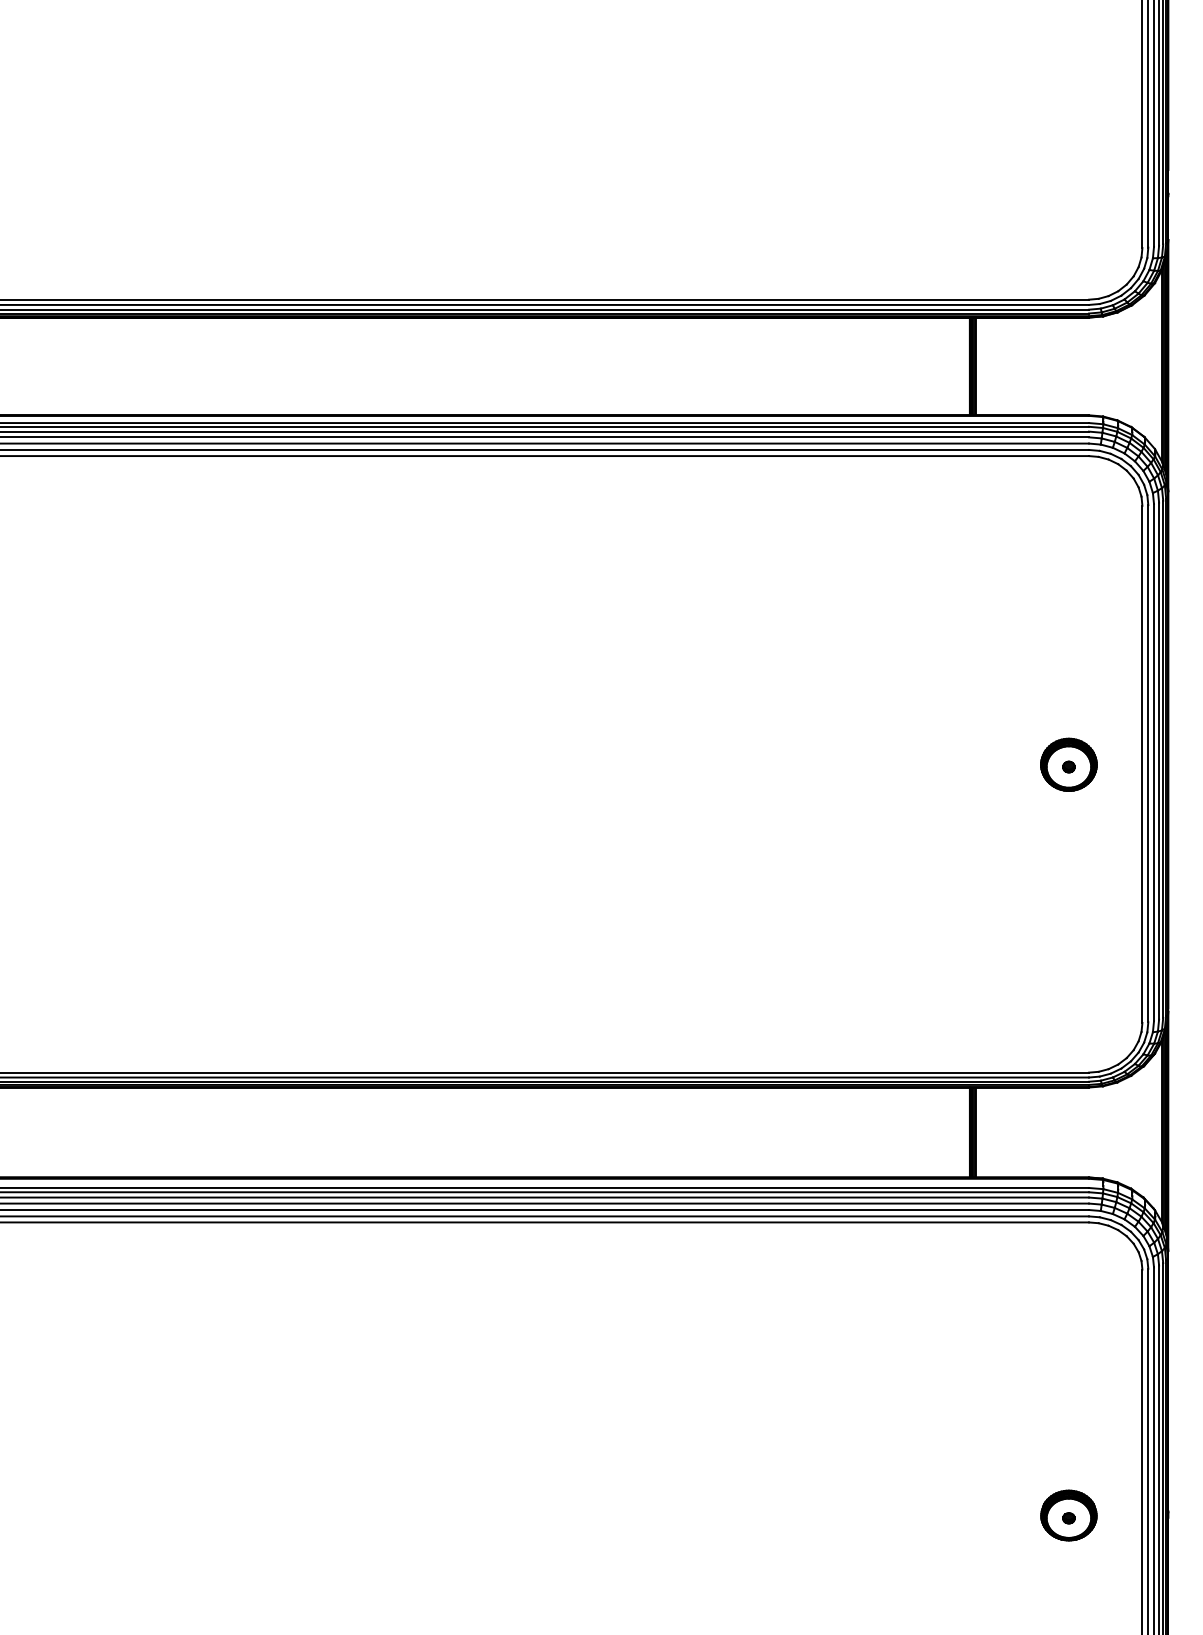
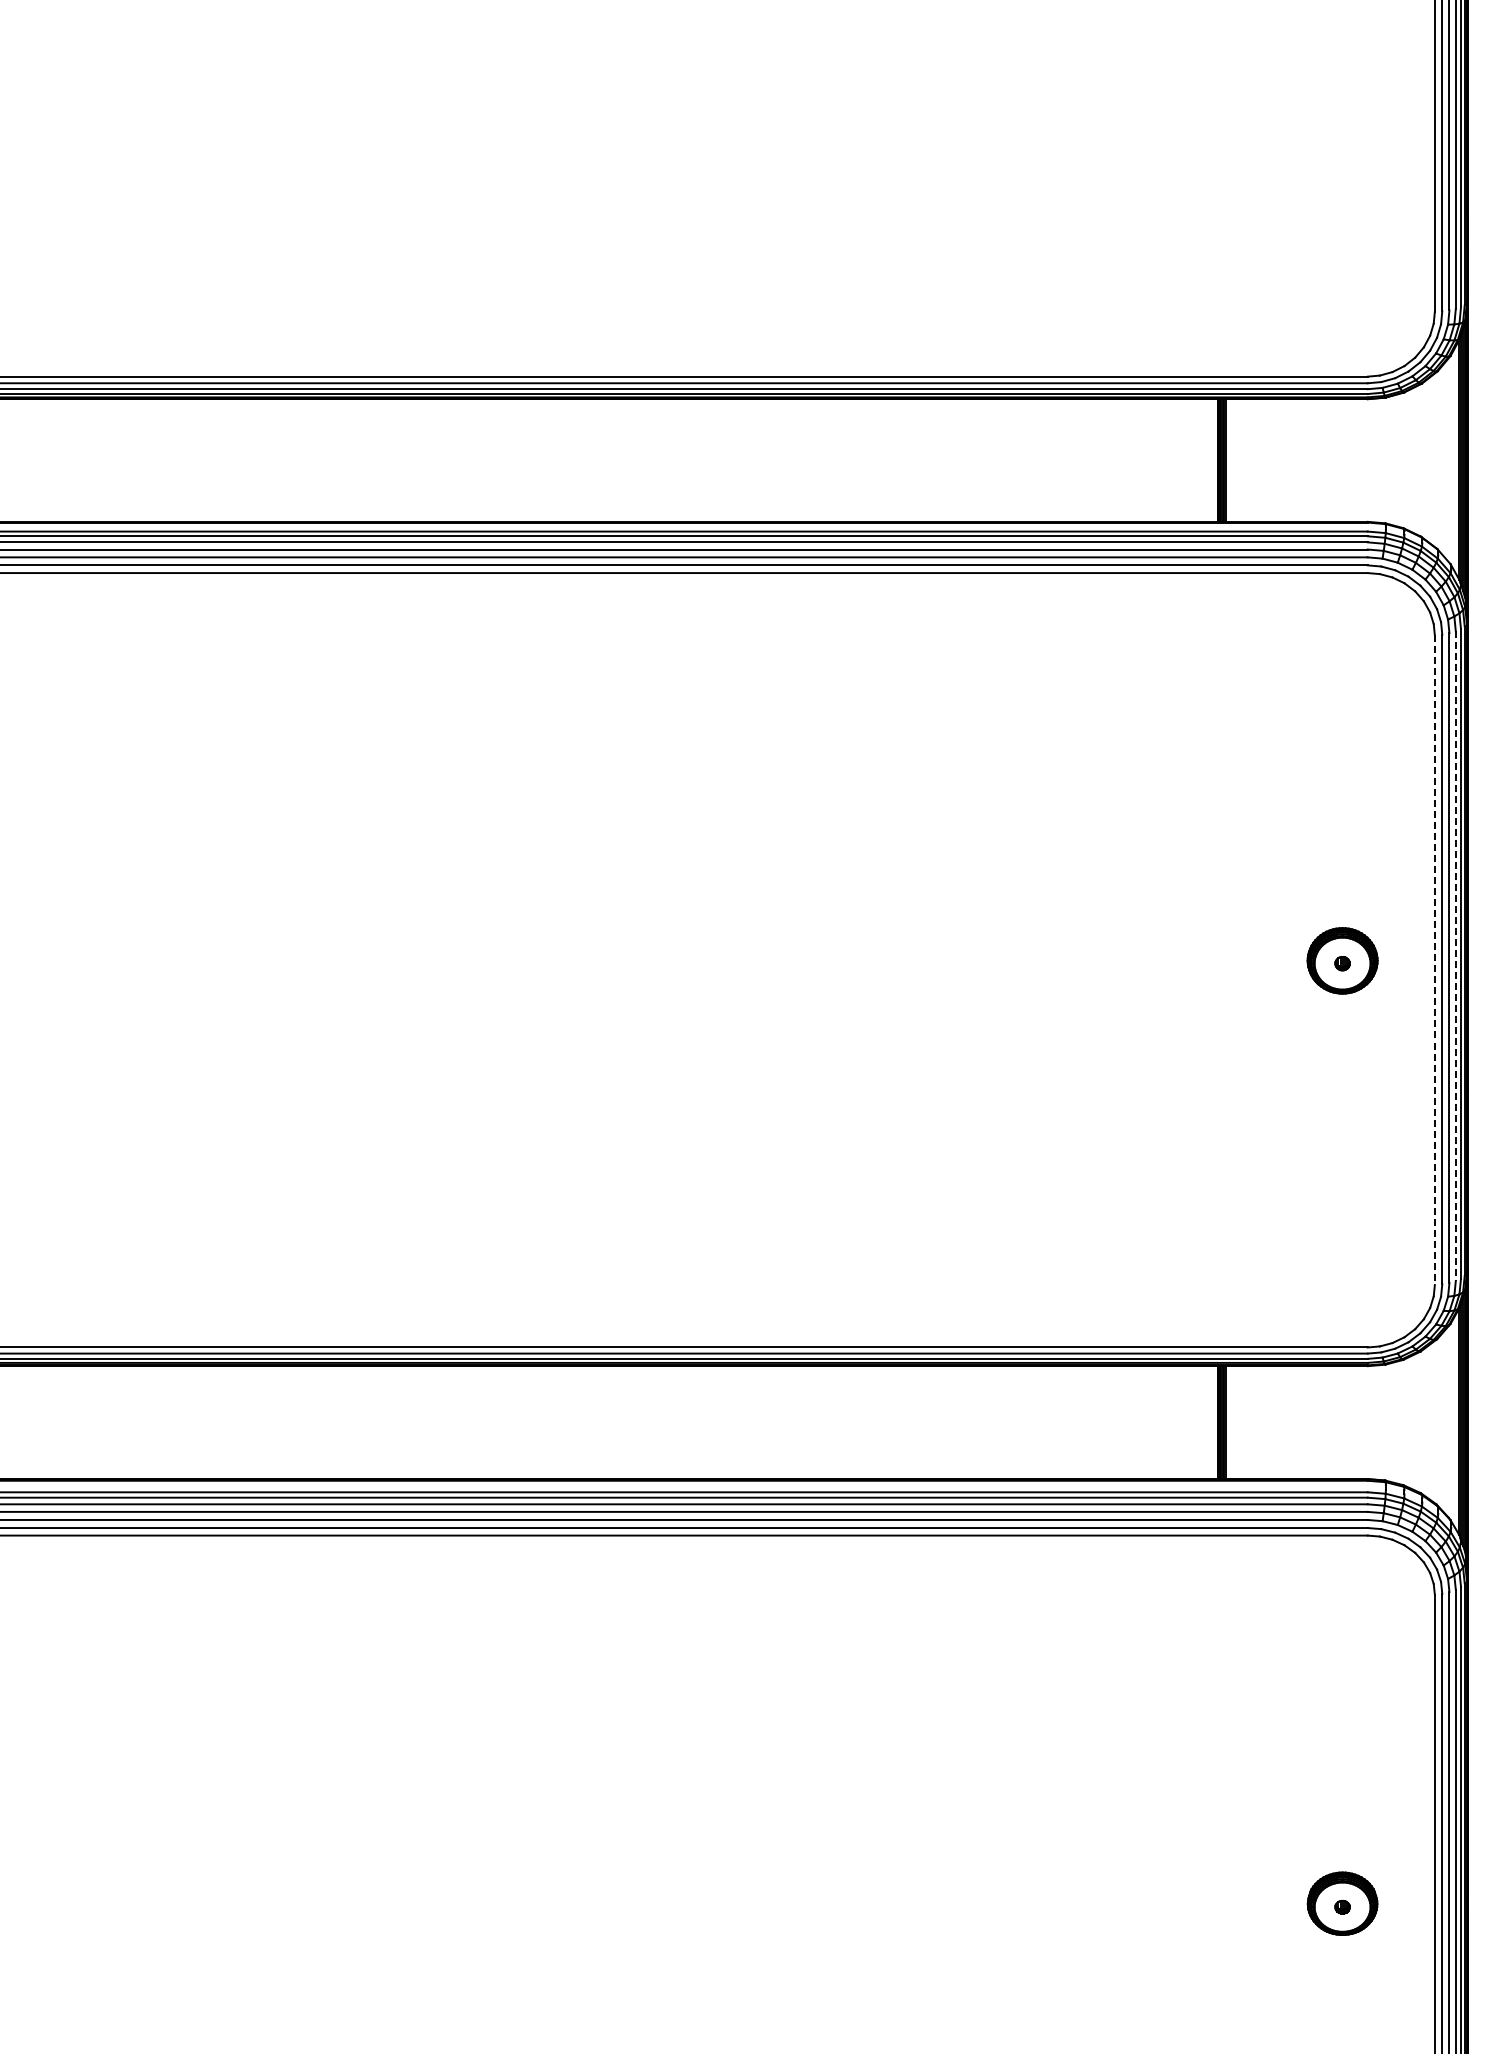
line: (1158, 761) -> (1455, 956), solid -> dashed
line: (1142, 764) -> (1434, 960), solid -> dashed

